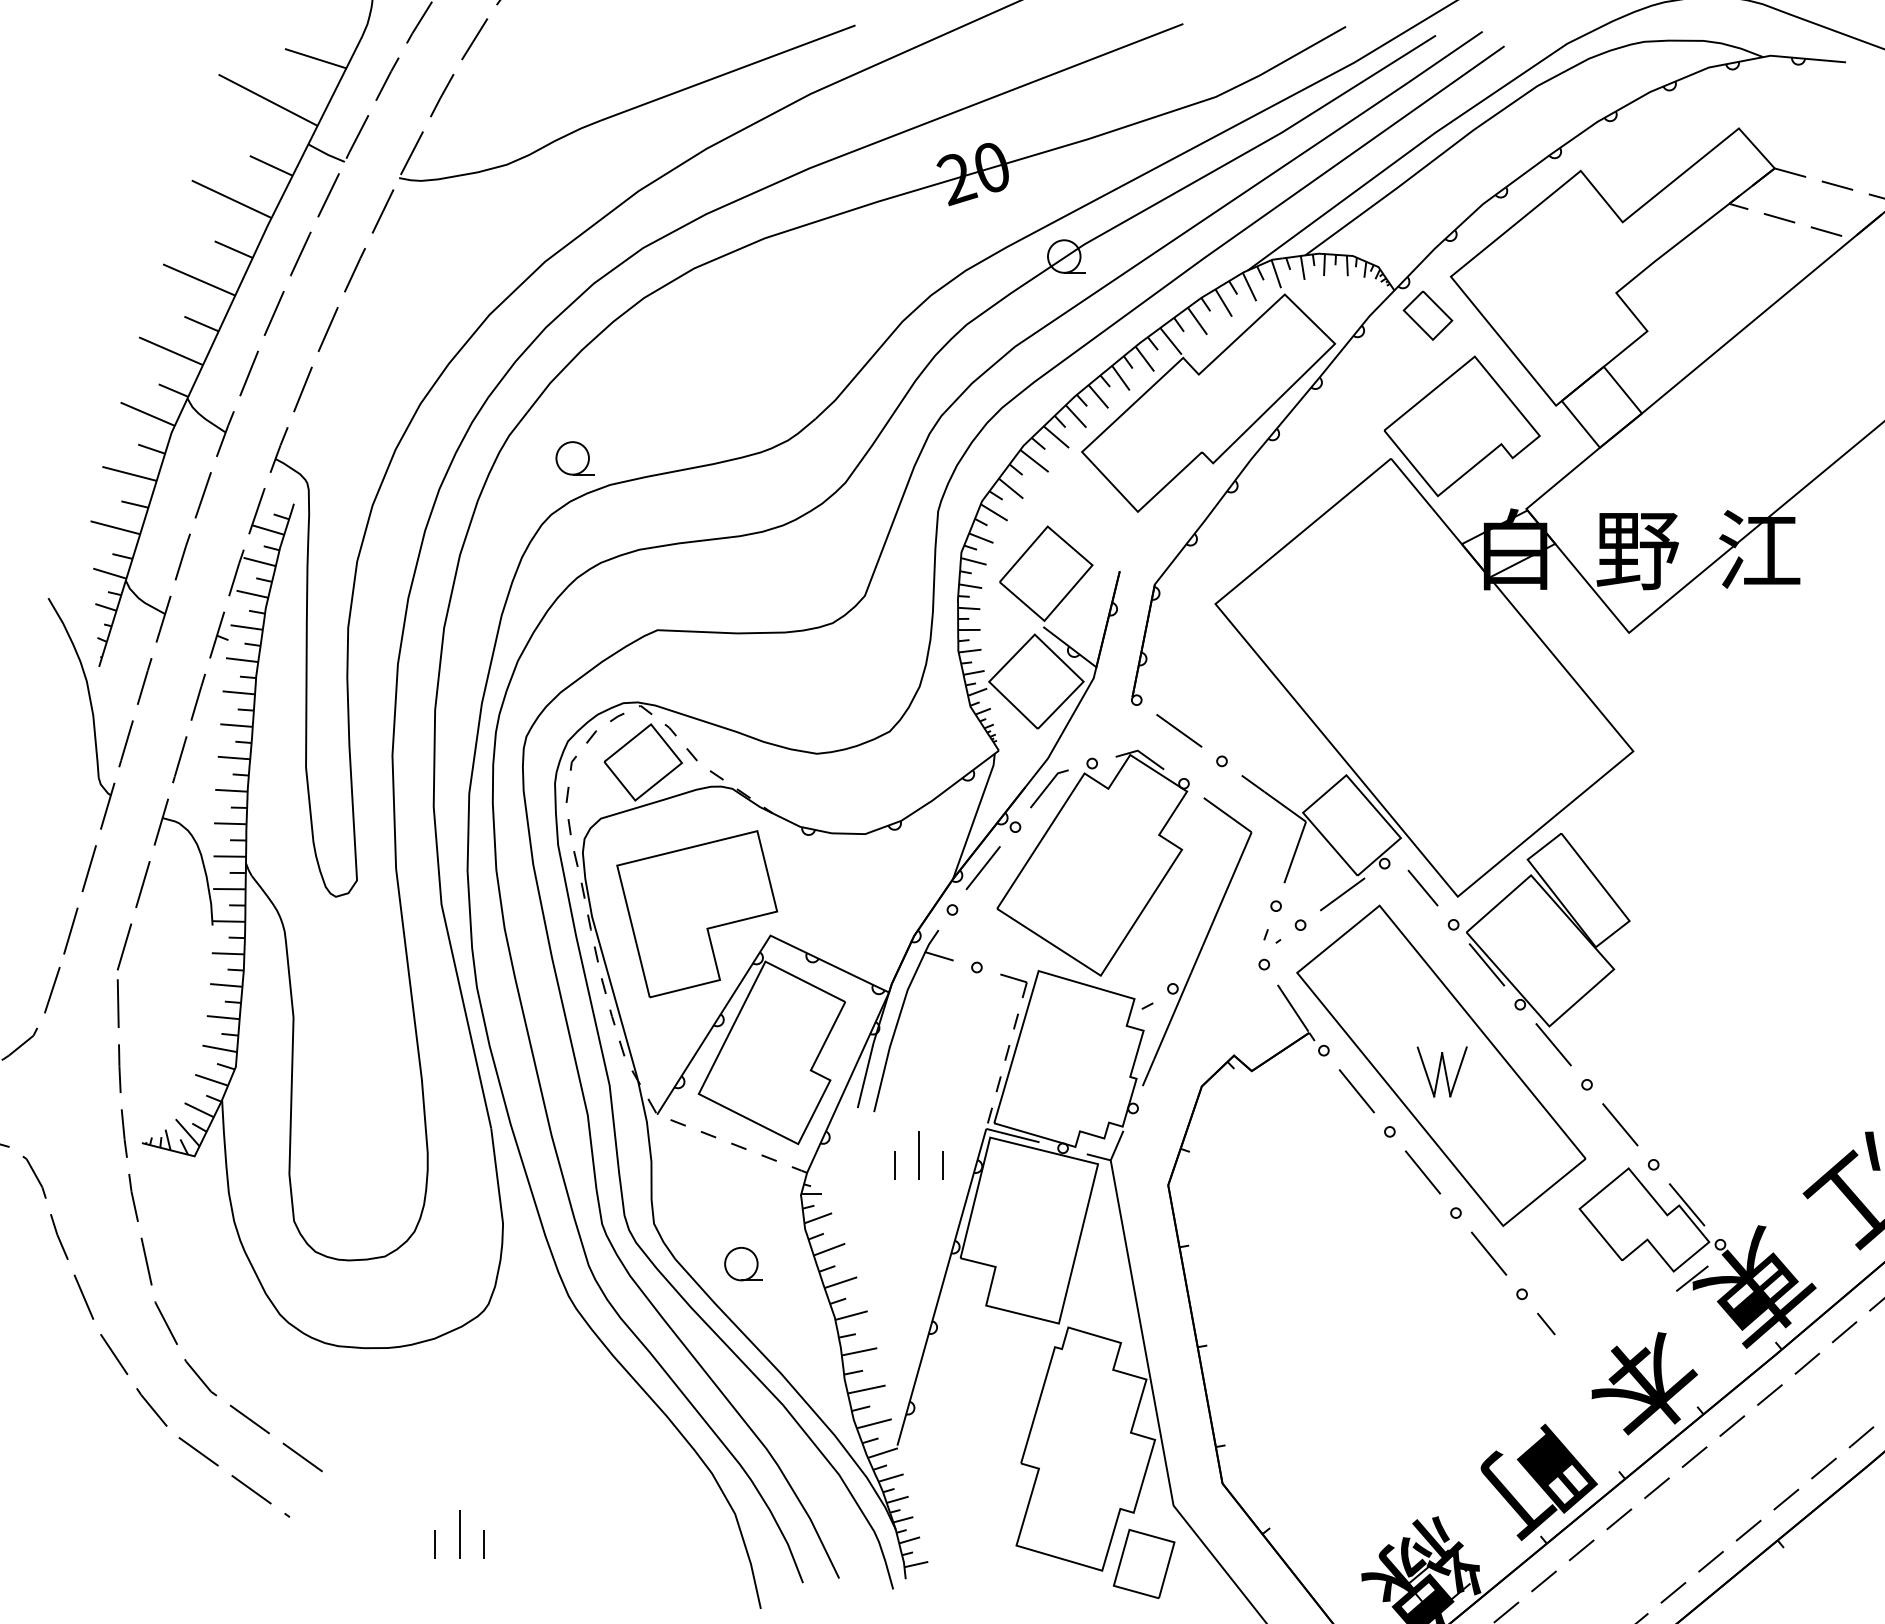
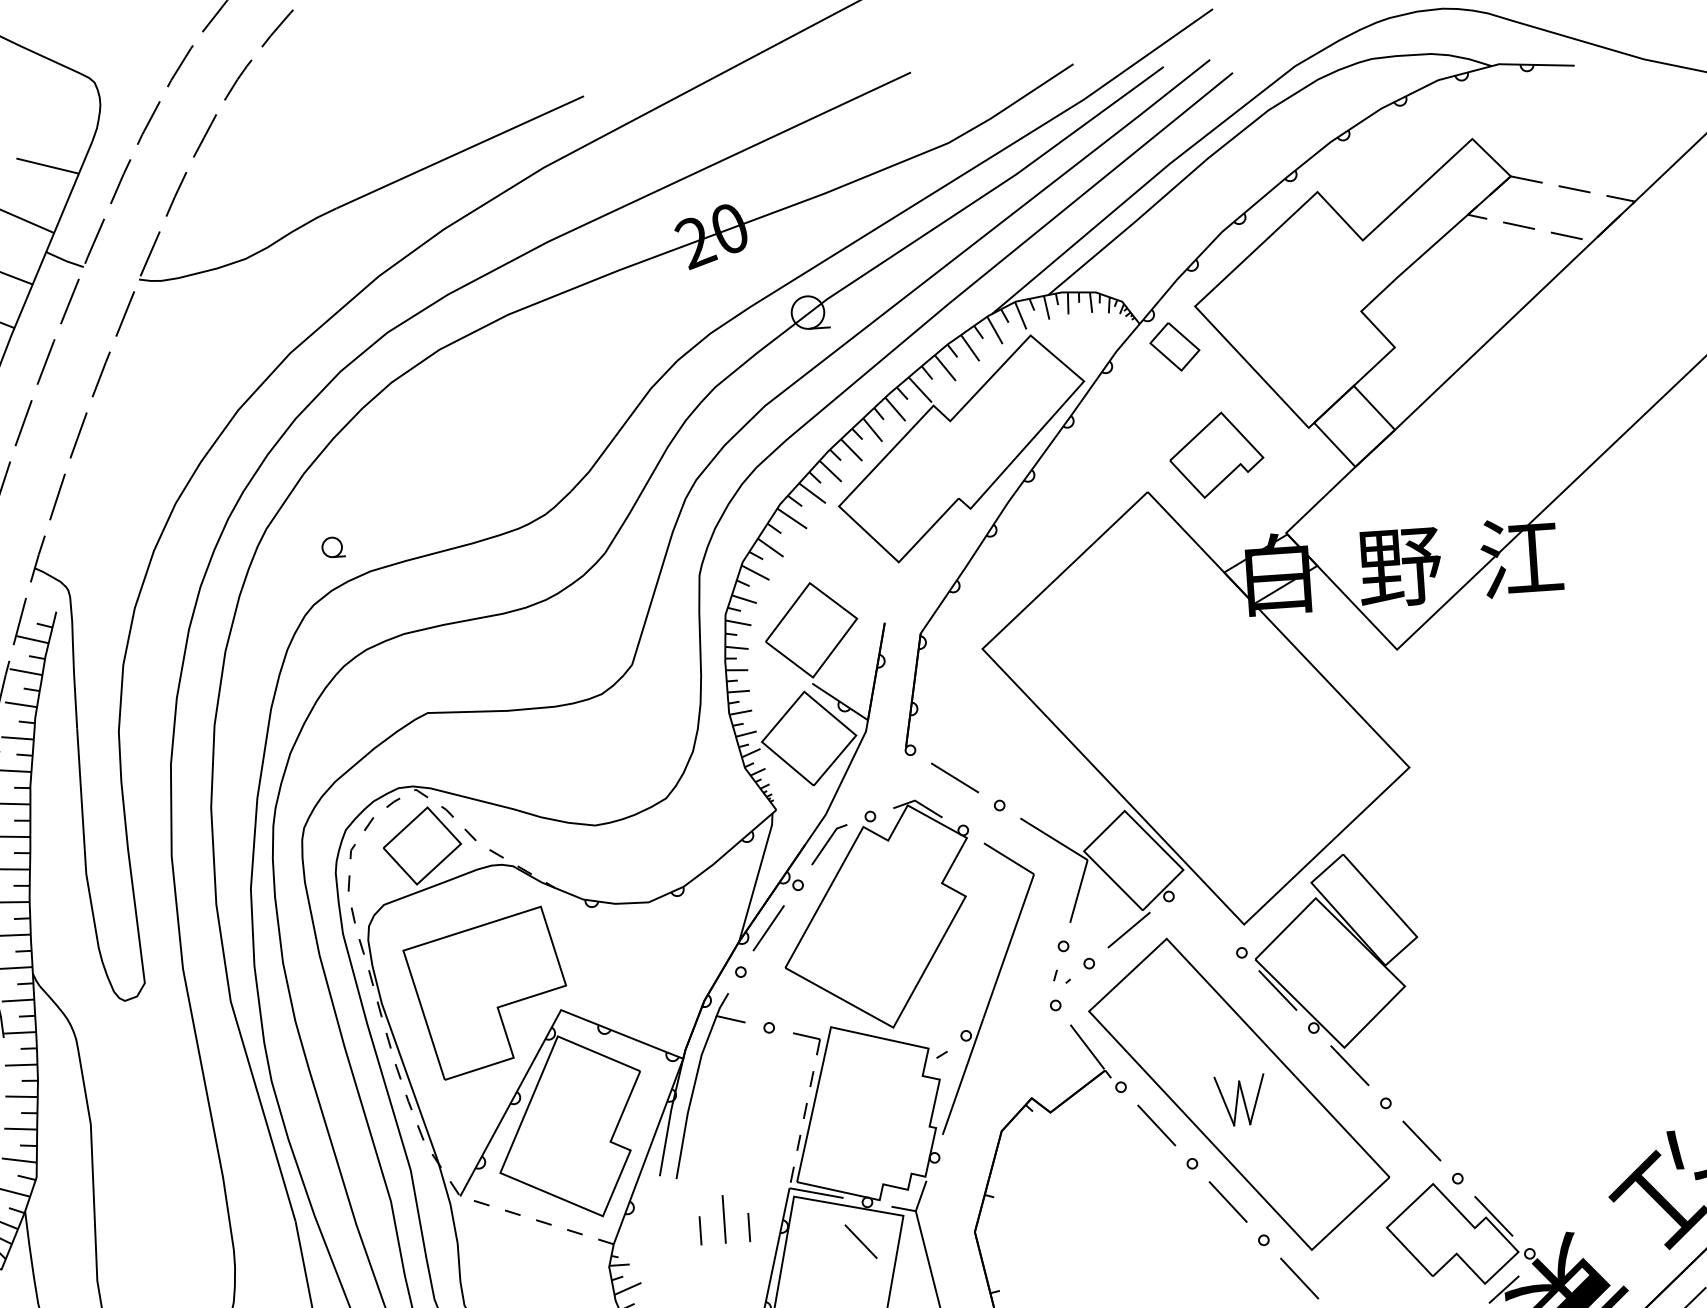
part: (1461, 426) -> (1215, 455), size x0.6
part: (574, 458) -> (333, 547), size x0.6
line: (1422, 887) -> (860, 1241), moved

